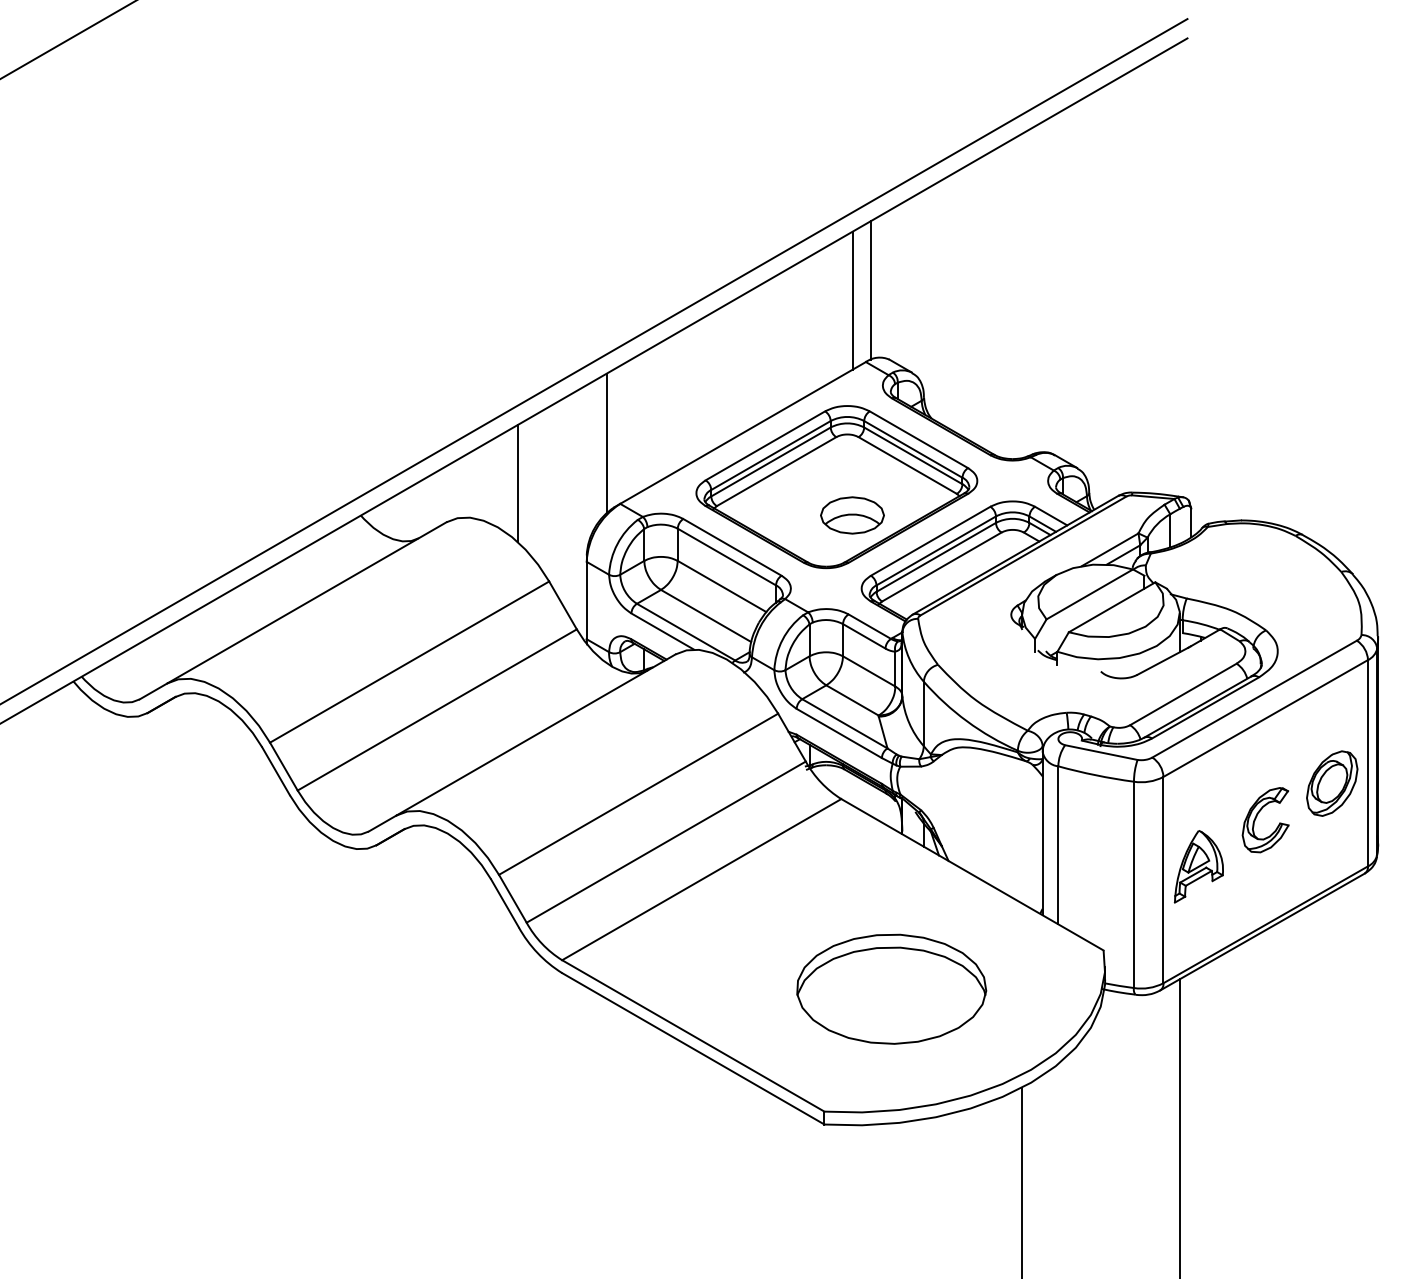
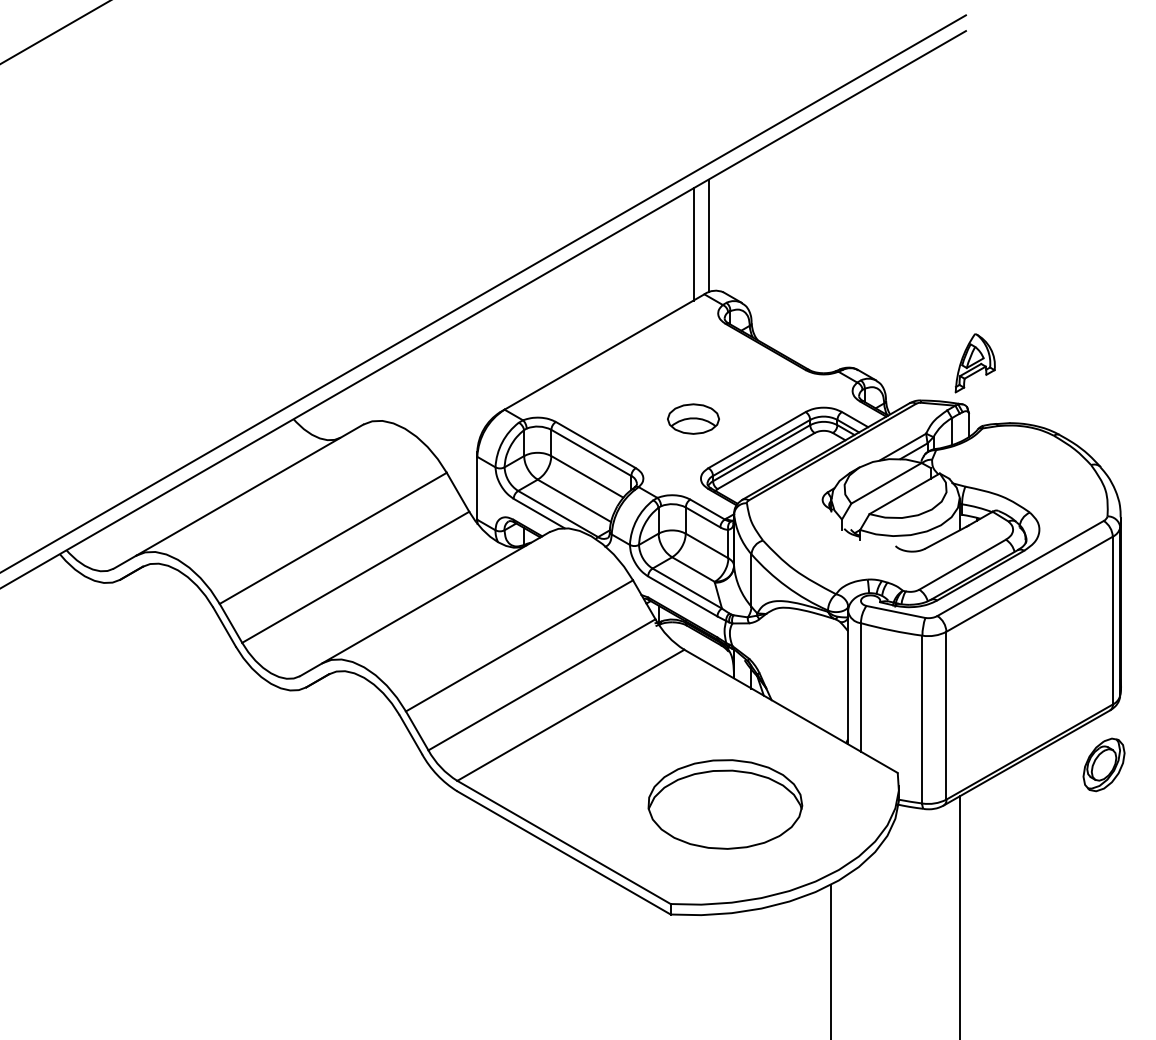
line: (606, 442) -> (493, 359), removed
line: (517, 483) -> (421, 393), removed
part: (836, 487) -> (680, 396), removed
part: (1332, 783) -> (1104, 764), moved
part: (1257, 816) -> (1022, 663), removed
part: (1198, 866) -> (974, 363), moved

